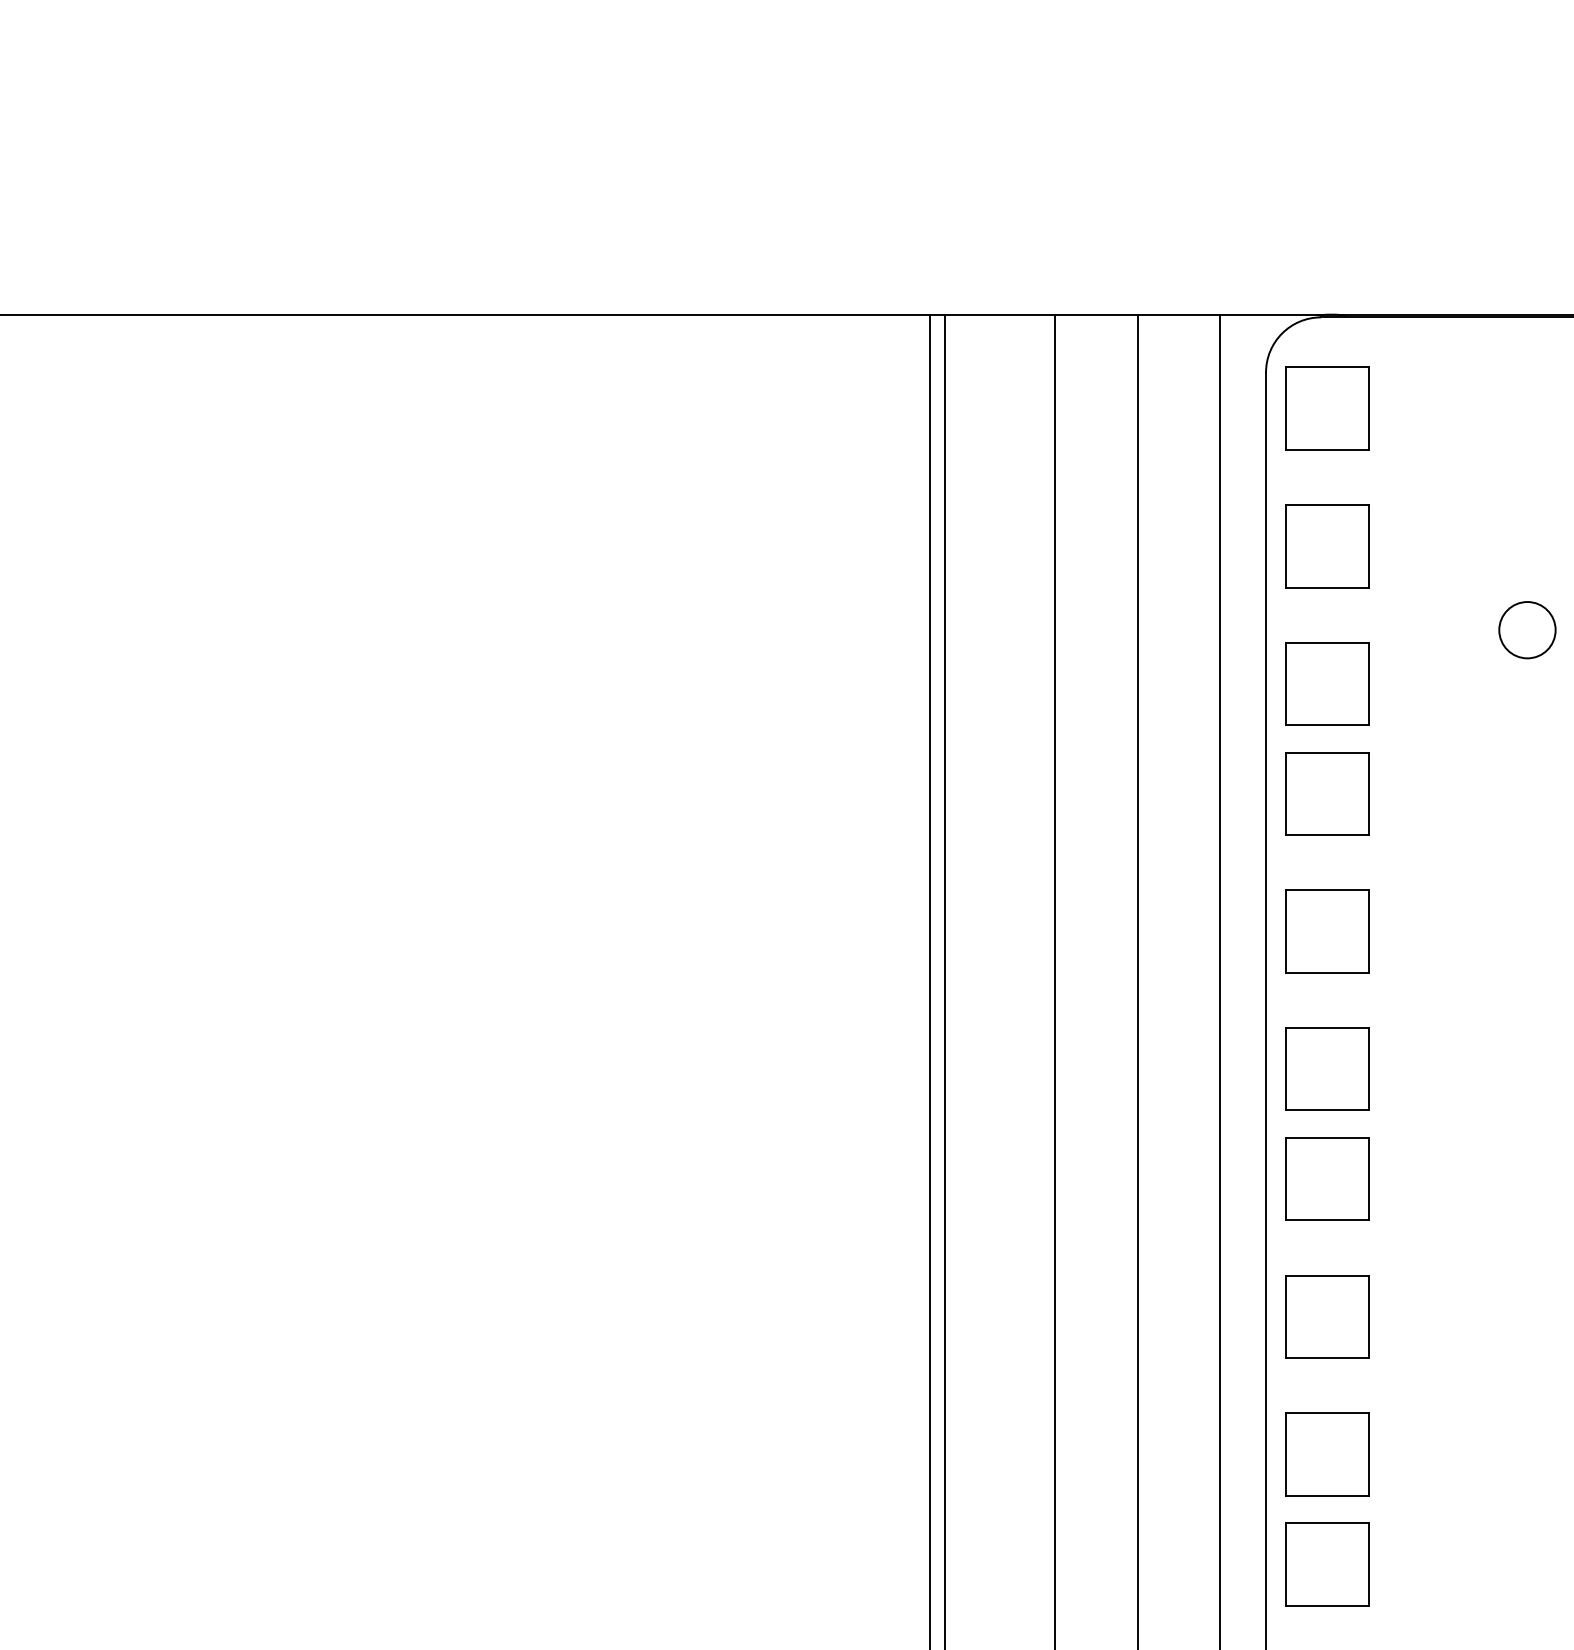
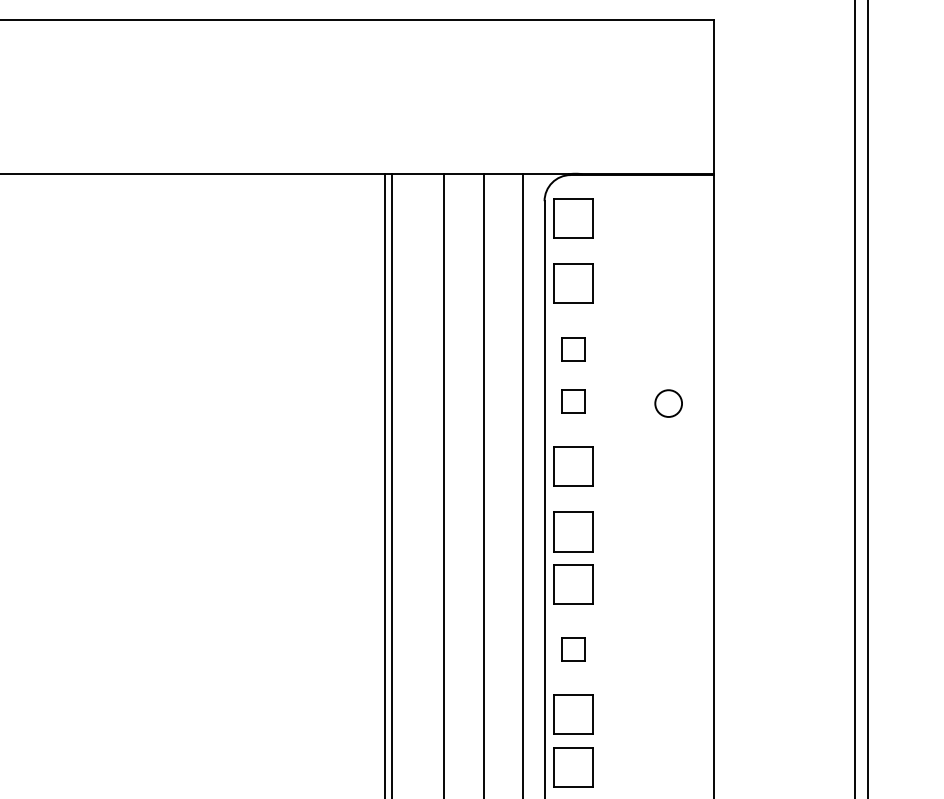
circle: (1527, 629) -> (668, 403), moved
part: (1326, 684) -> (573, 349), size x0.6
part: (1326, 794) -> (573, 401), size x0.6
part: (1326, 1316) -> (573, 649), size x0.6

